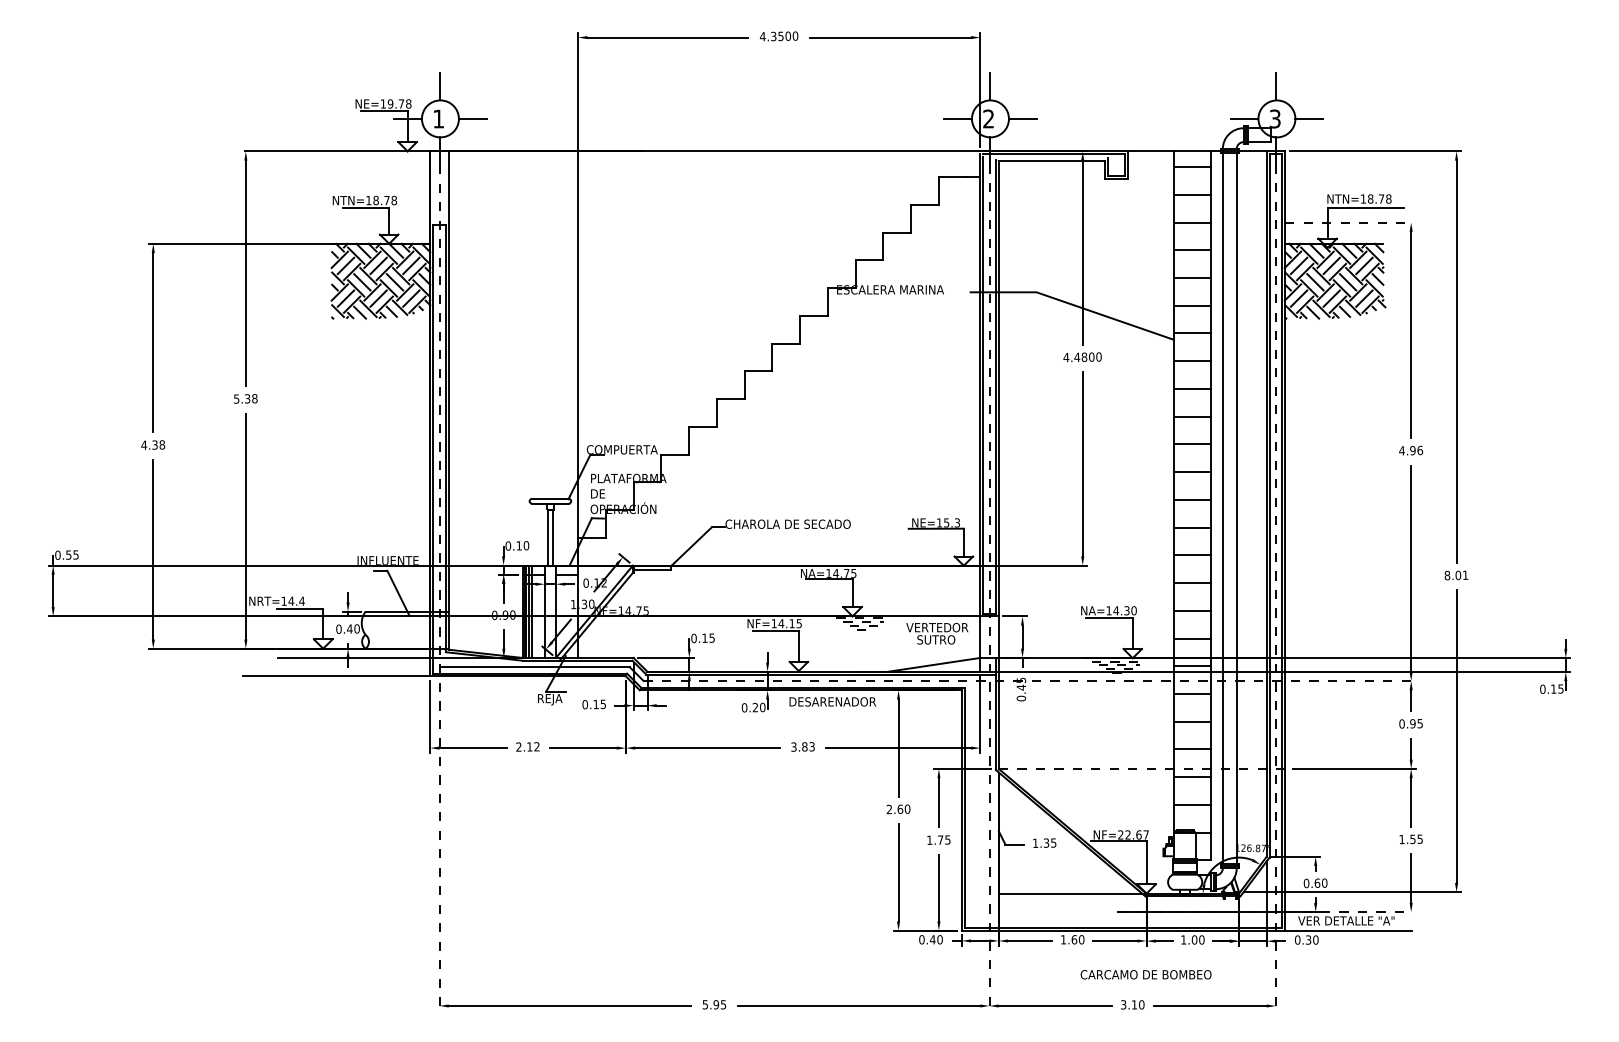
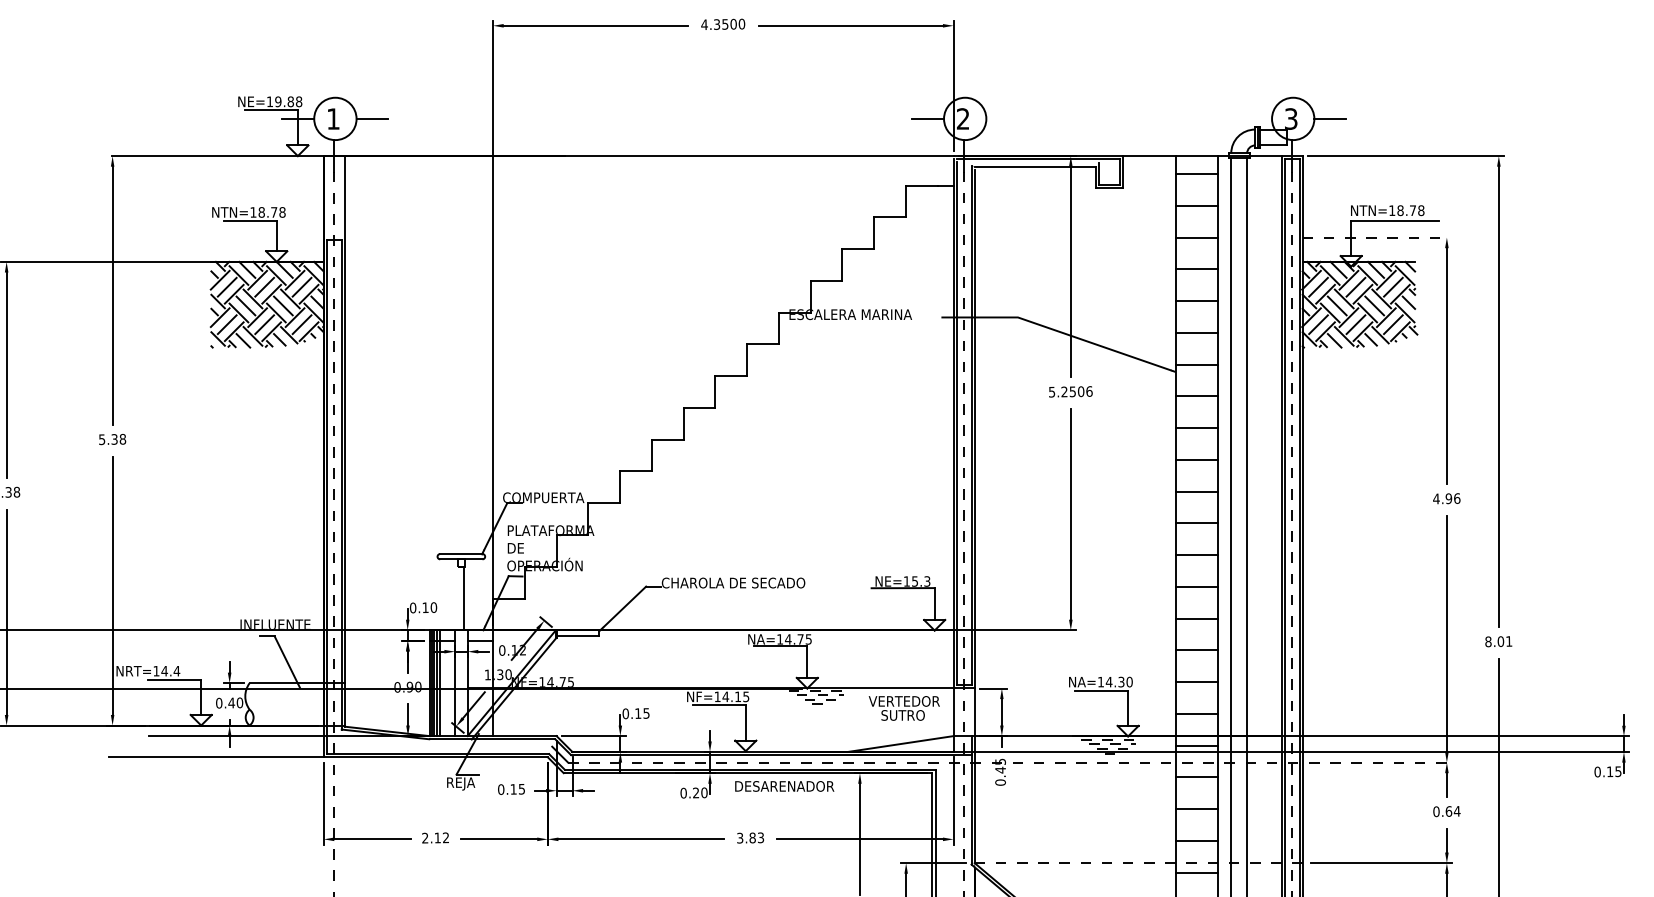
line: (439, 86) -> (334, 81), removed
line: (989, 86) -> (964, 81), removed
line: (1275, 86) -> (1291, 81), removed
text: (401, 103) -> (290, 101), NE=19.78 -> NE=19.88
line: (1022, 118) -> (1001, 118), removed
line: (1244, 118) -> (1256, 118), removed
text: (1082, 357) -> (1070, 392), 4.4800 -> 5.2506
line: (548, 537) -> (459, 598), removed
line: (534, 667) -> (443, 747), removed
text: (1416, 723) -> (1452, 811), 0.95 -> 0.64

